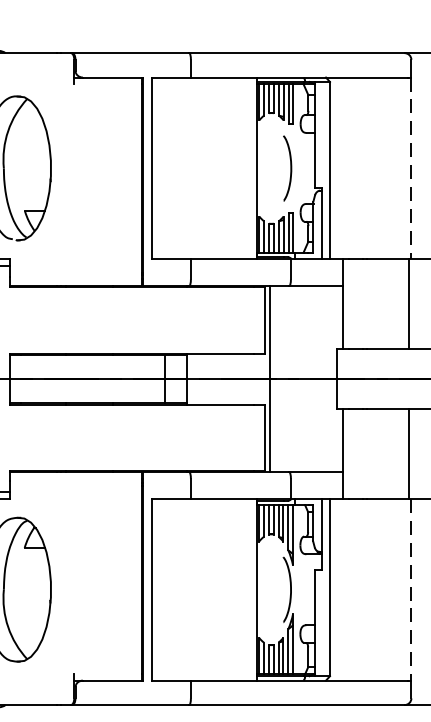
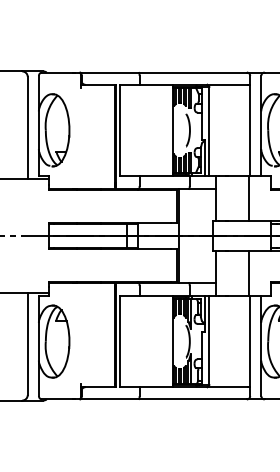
line: (411, 168) -> (250, 130), dashed -> solid
line: (411, 589) -> (250, 341), dashed -> solid

